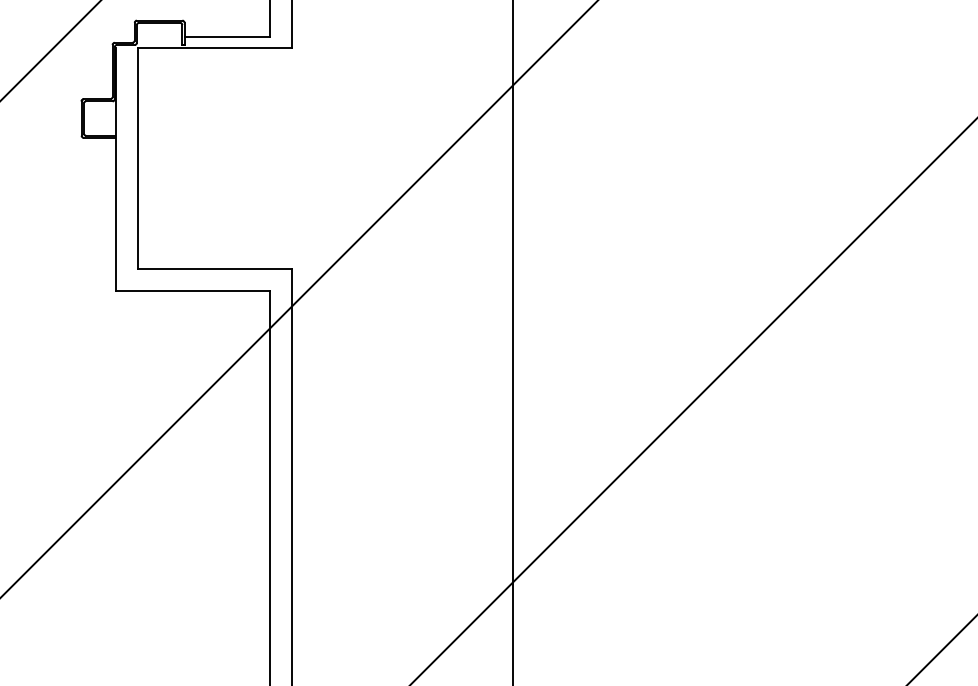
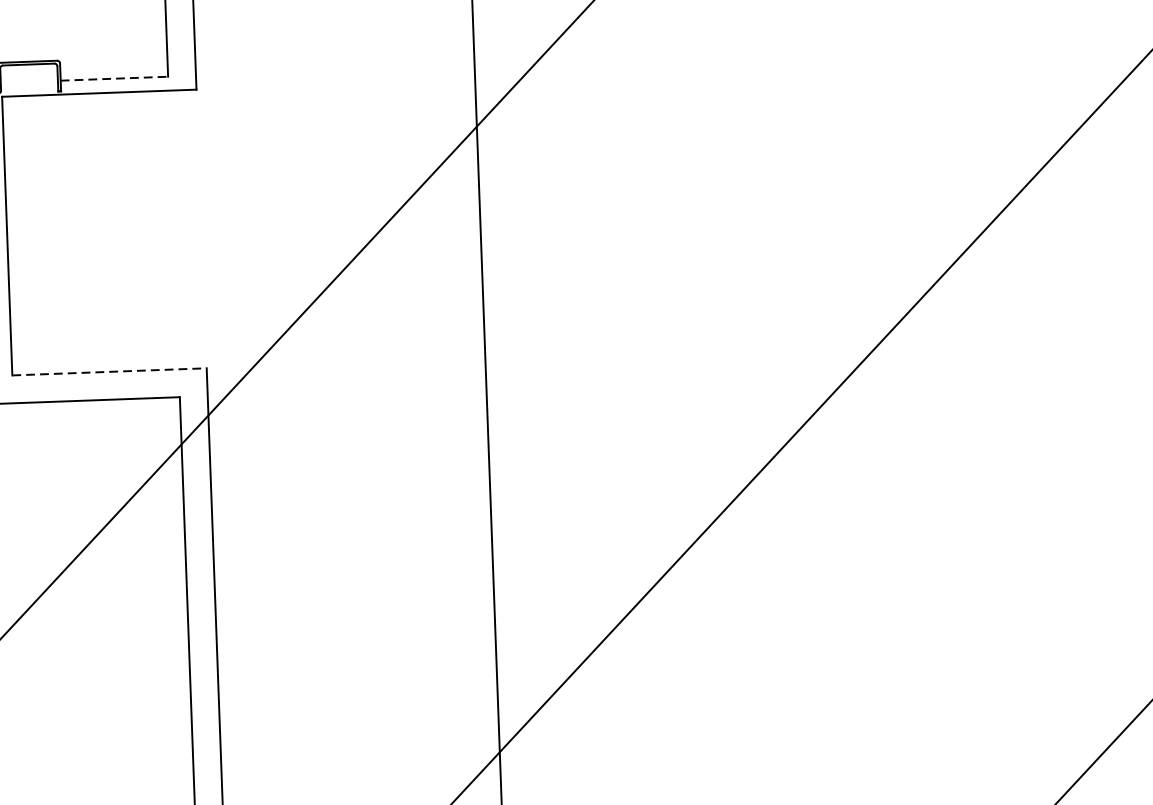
line: (227, 36) -> (114, 78), solid -> dashed
line: (215, 268) -> (110, 371), solid -> dashed

